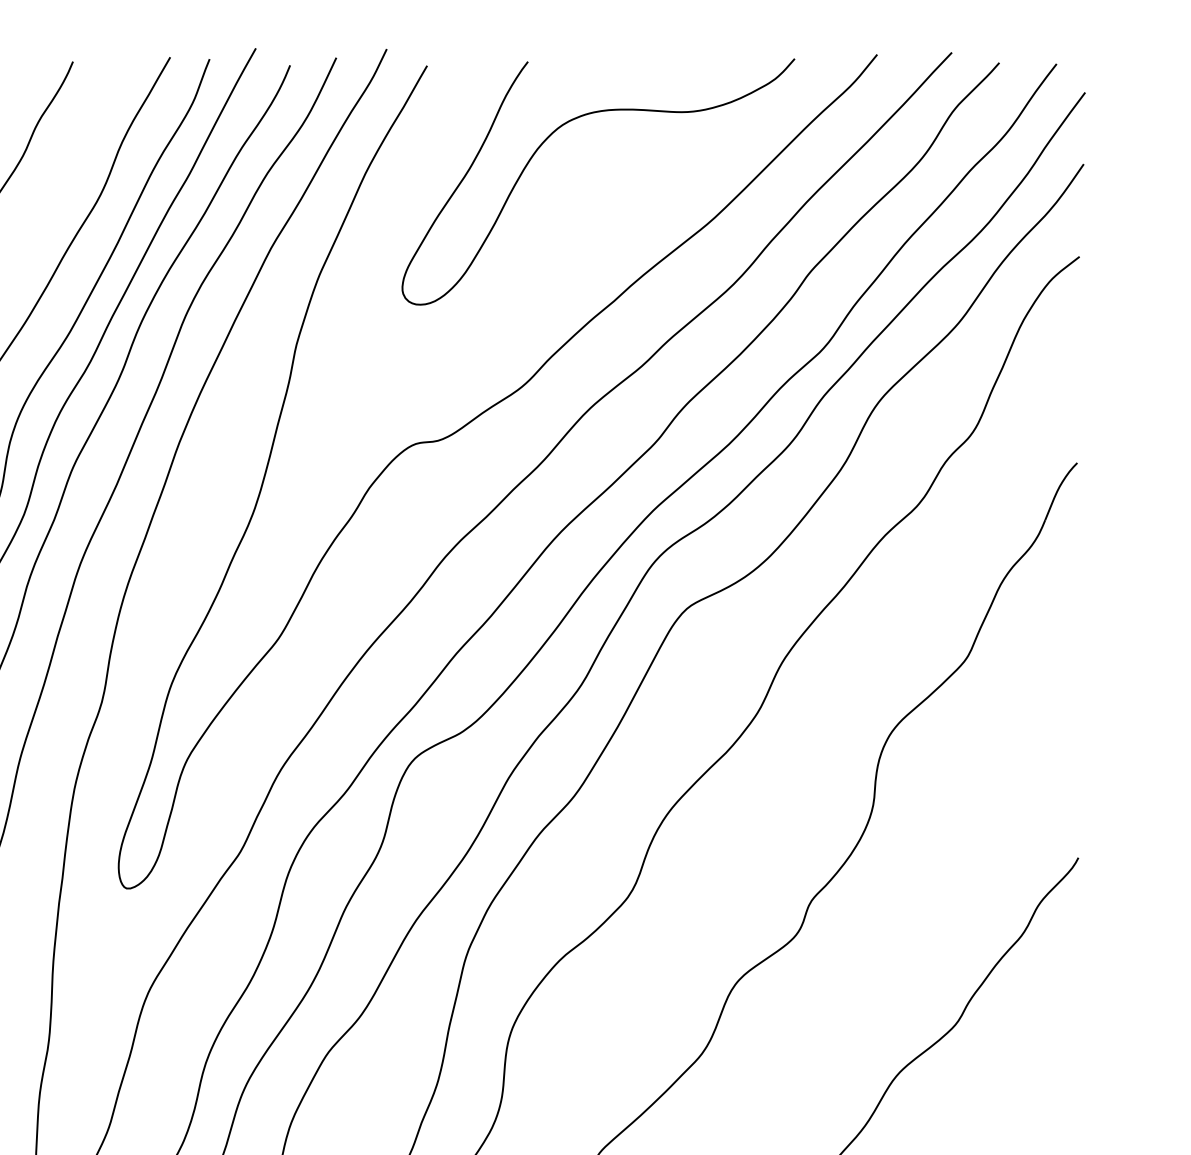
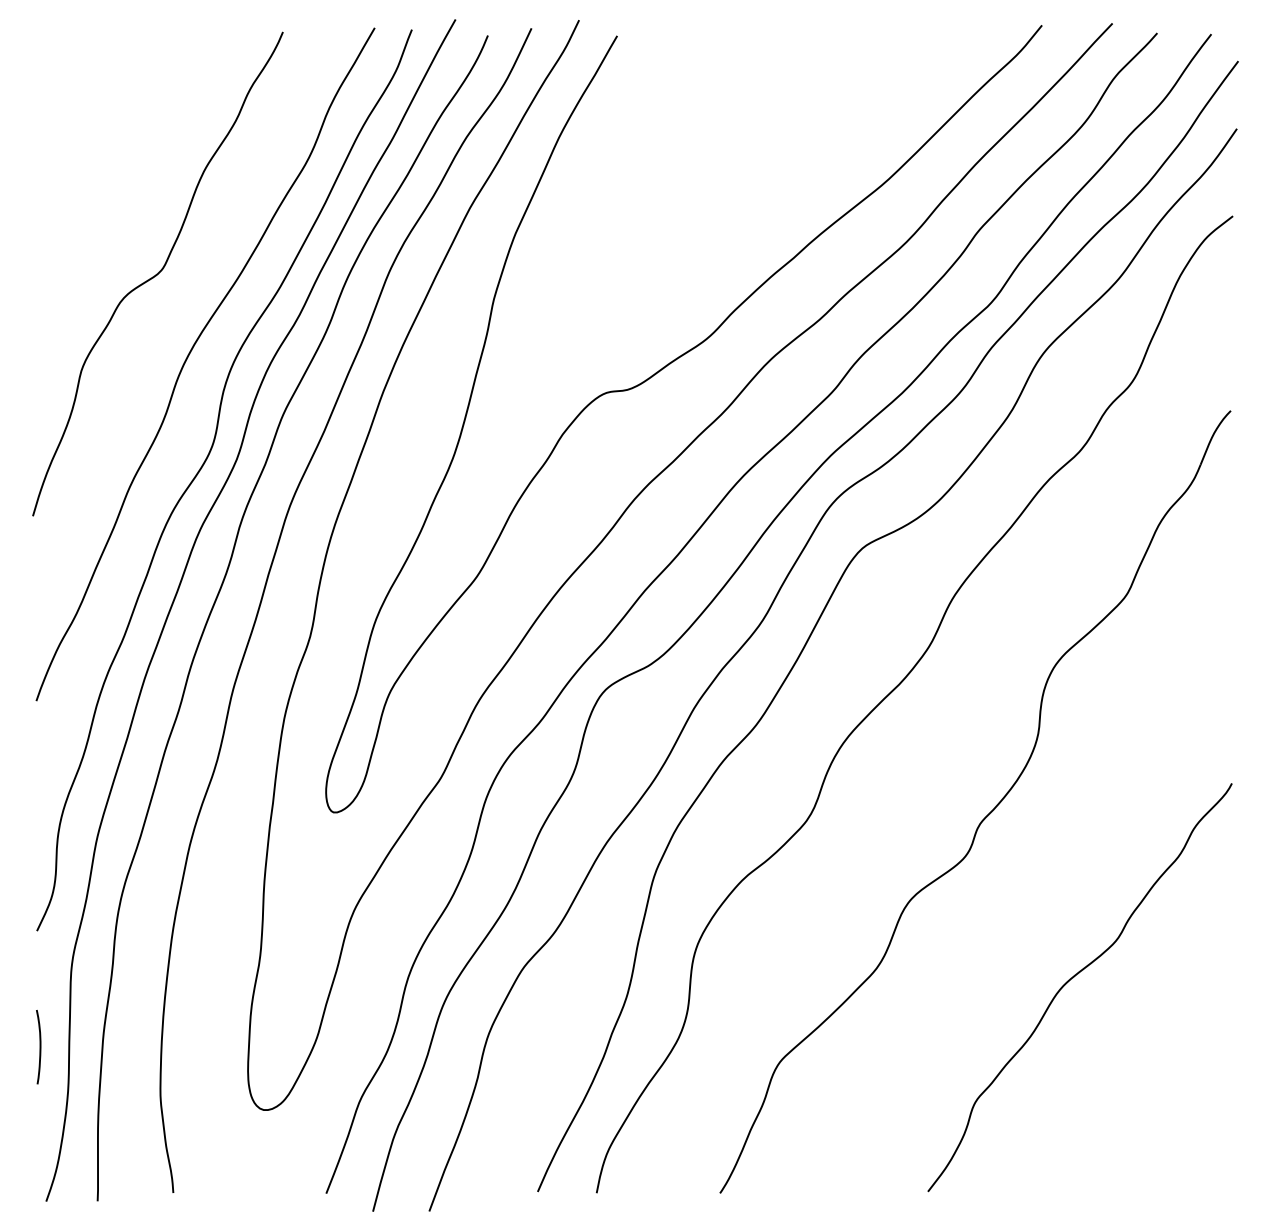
curve: (554, 133) -> (737, 99), removed

